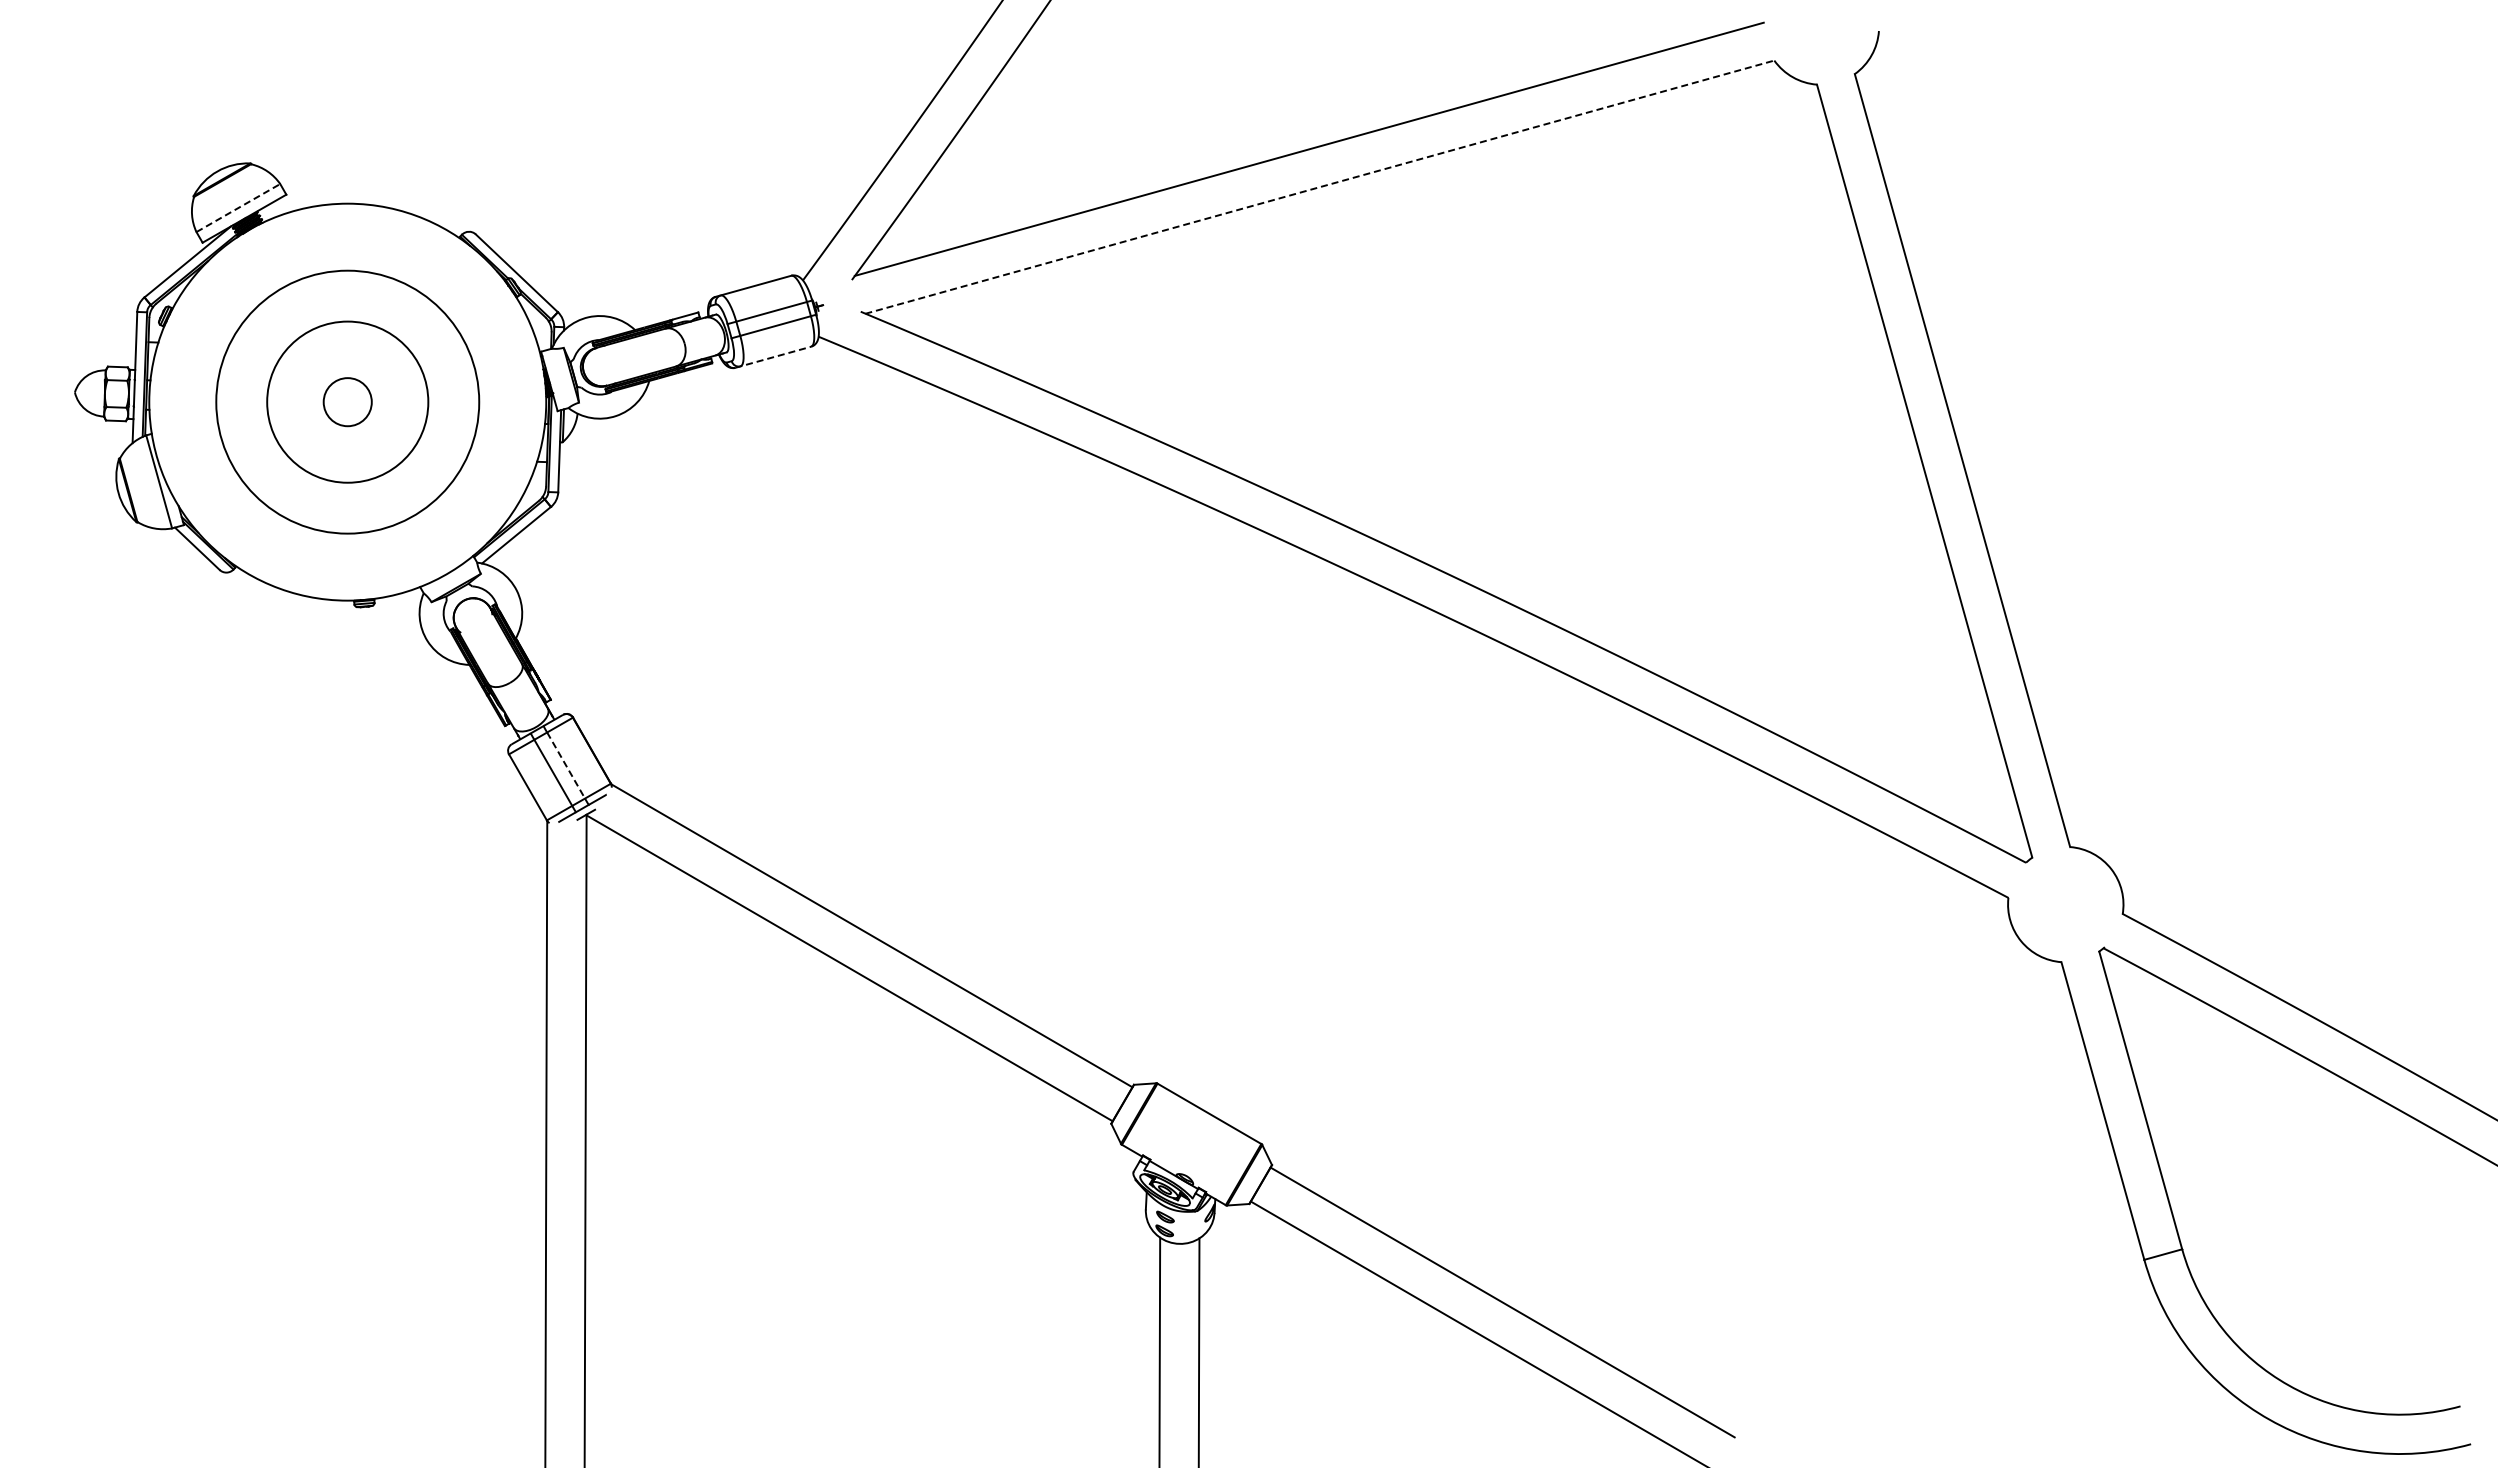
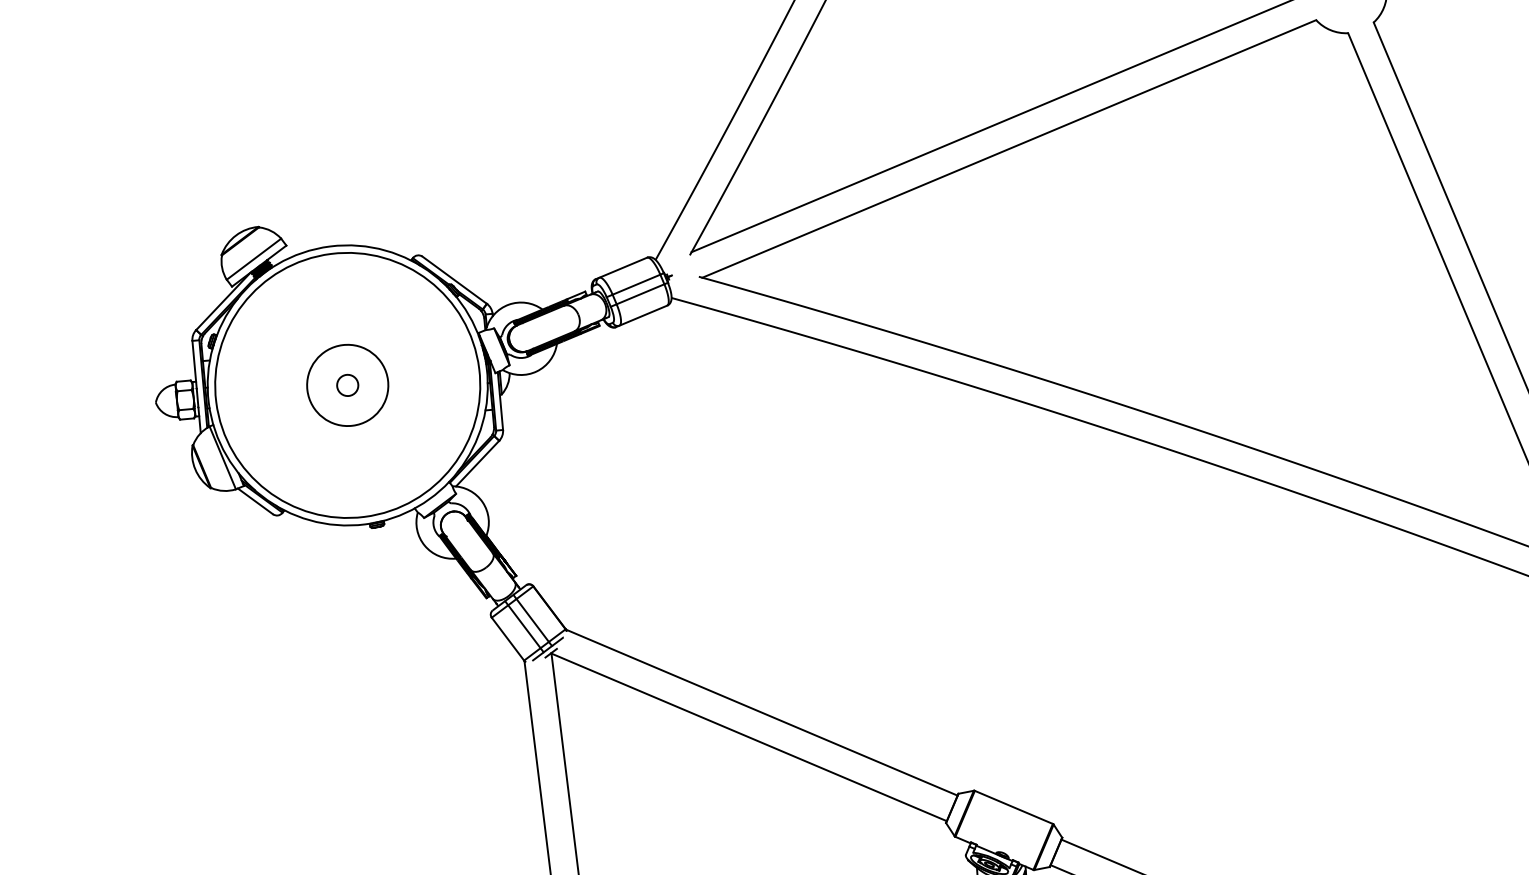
line: (1319, 187) -> (1009, 149), dashed -> solid
line: (238, 207) -> (254, 258), dashed -> solid
line: (773, 357) -> (641, 316), dashed -> solid
circle: (347, 401) -> (347, 384), size x0.71
circle: (347, 401) -> (347, 384), size x1.43
circle: (347, 402) -> (347, 385), size x0.62
line: (566, 765) -> (533, 620), dashed -> solid

